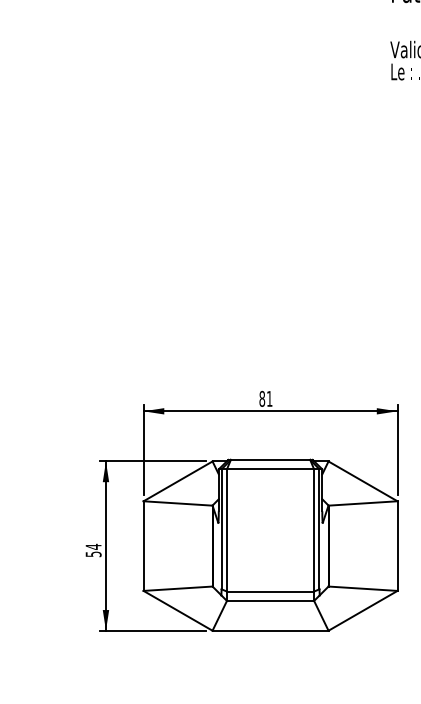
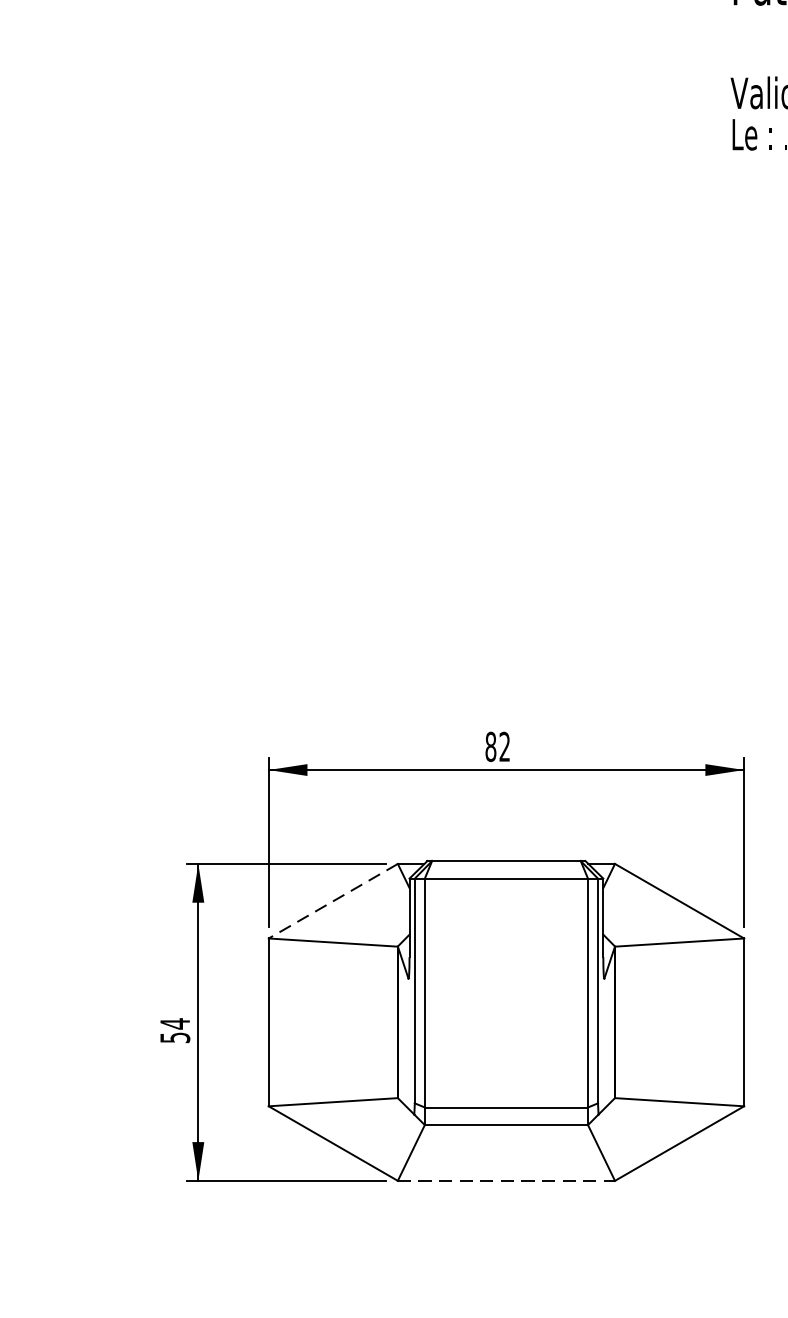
text: (269, 398) -> (504, 746), 81 -> 82
line: (178, 481) -> (334, 901), solid -> dashed
line: (270, 630) -> (506, 1180), solid -> dashed

